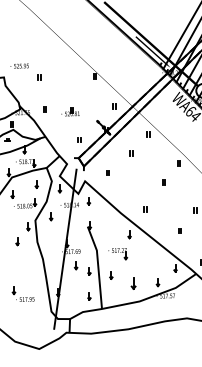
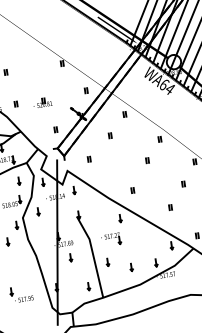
part: (89, 271) -> (85, 261), removed
part: (133, 283) -> (131, 267), size x0.62

